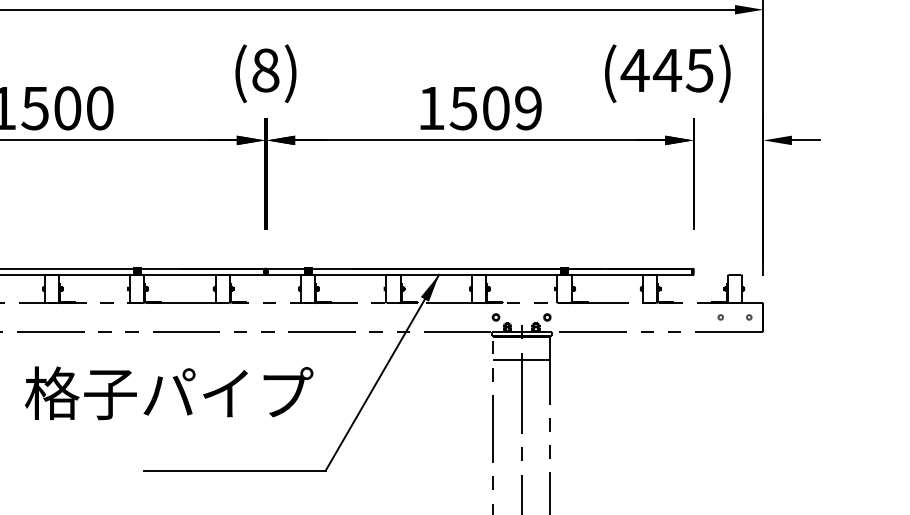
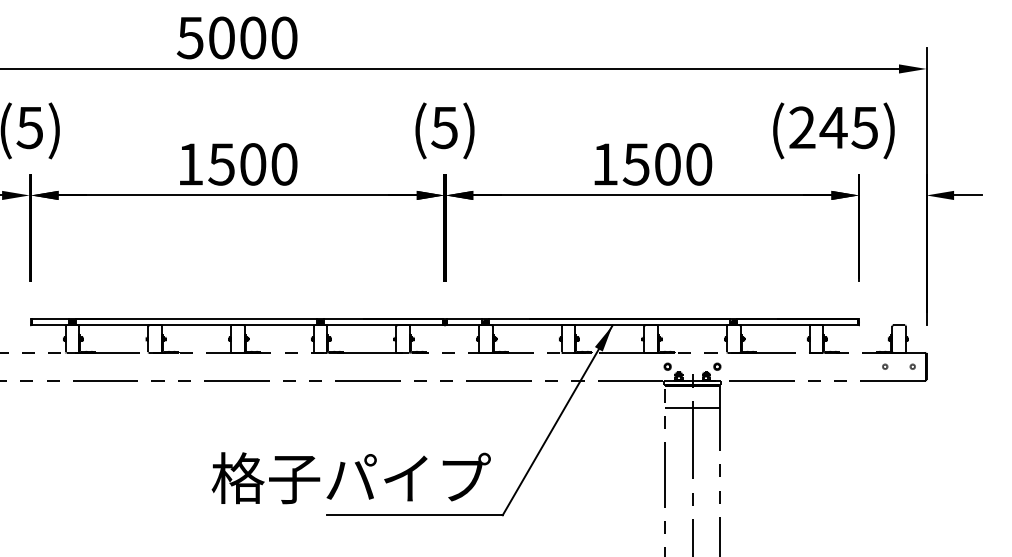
text: (265, 70) -> (444, 127), (8) -> (5)
text: (635, 70) -> (802, 127), (445) -> (245)
text: (528, 108) -> (699, 164), 1509 -> 1500
text: (168, 393) -> (350, 478), moved

